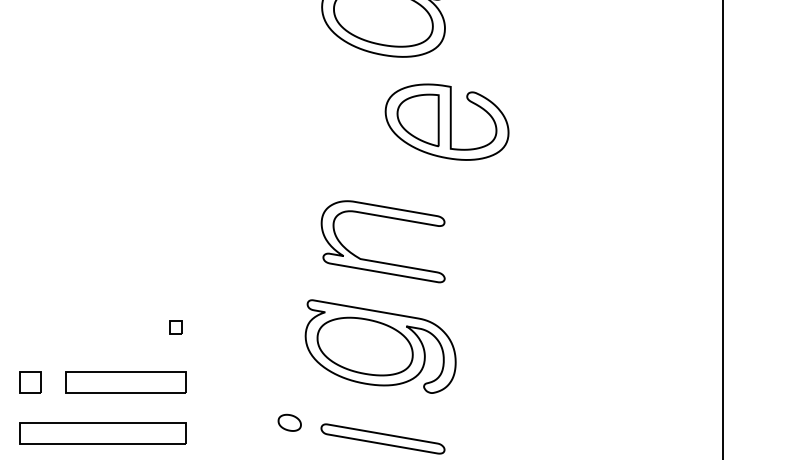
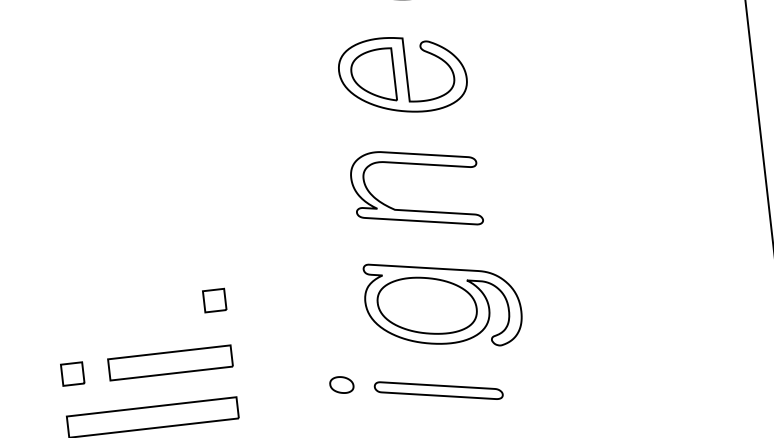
part: (446, 121) -> (402, 74), moved
part: (175, 327) -> (214, 301), size x1.67
part: (380, 346) -> (442, 303), moved

